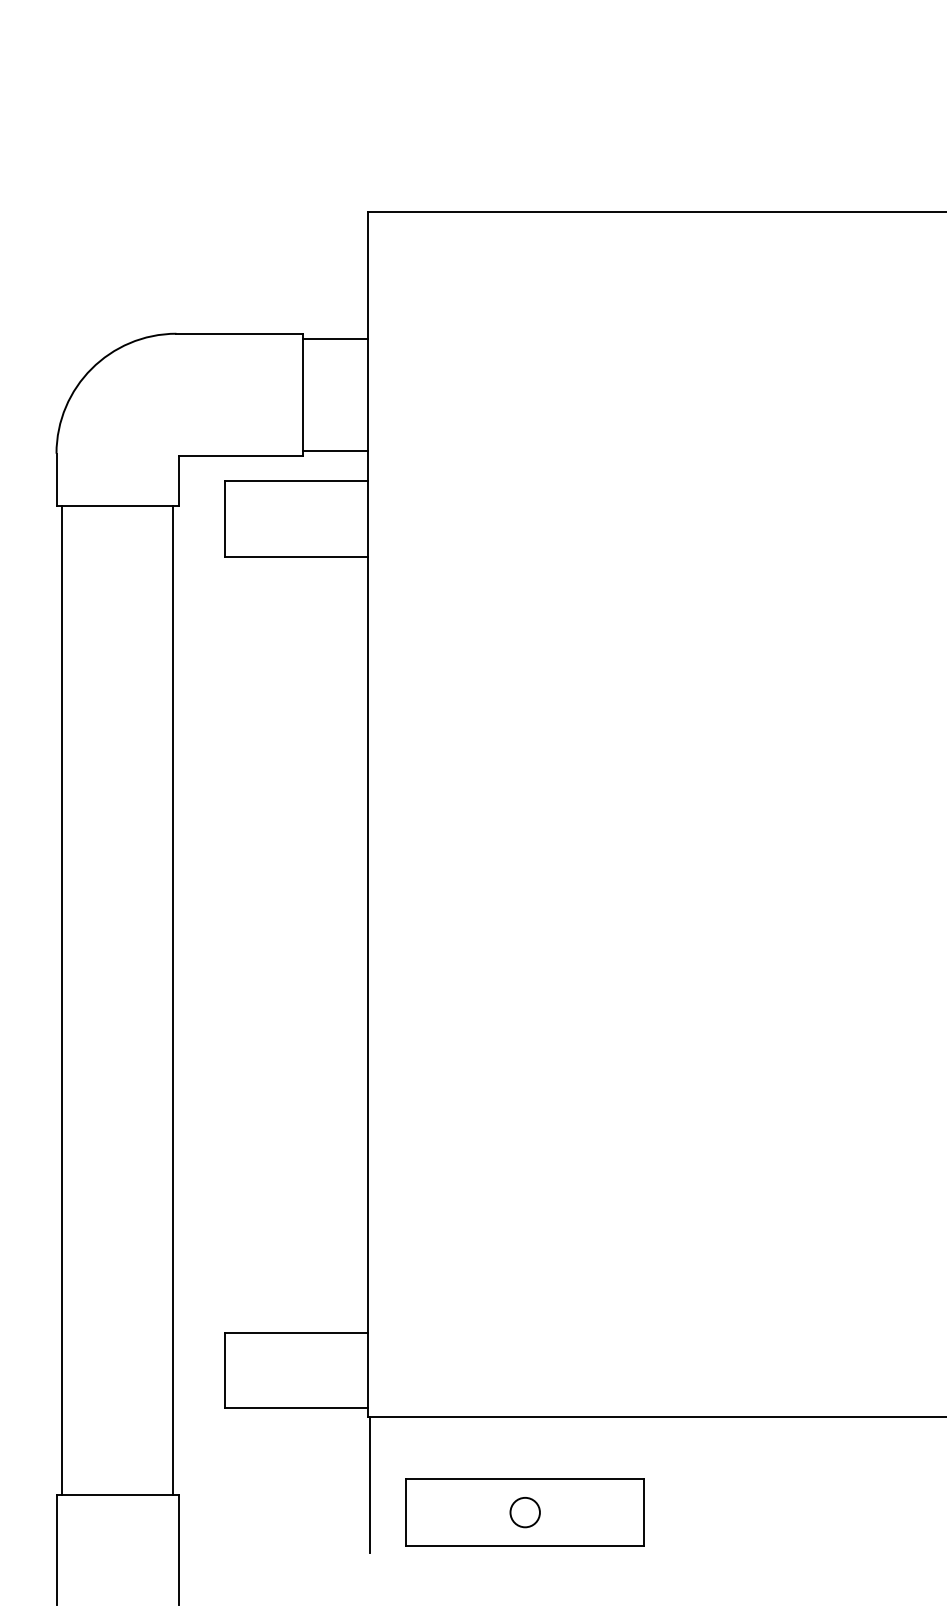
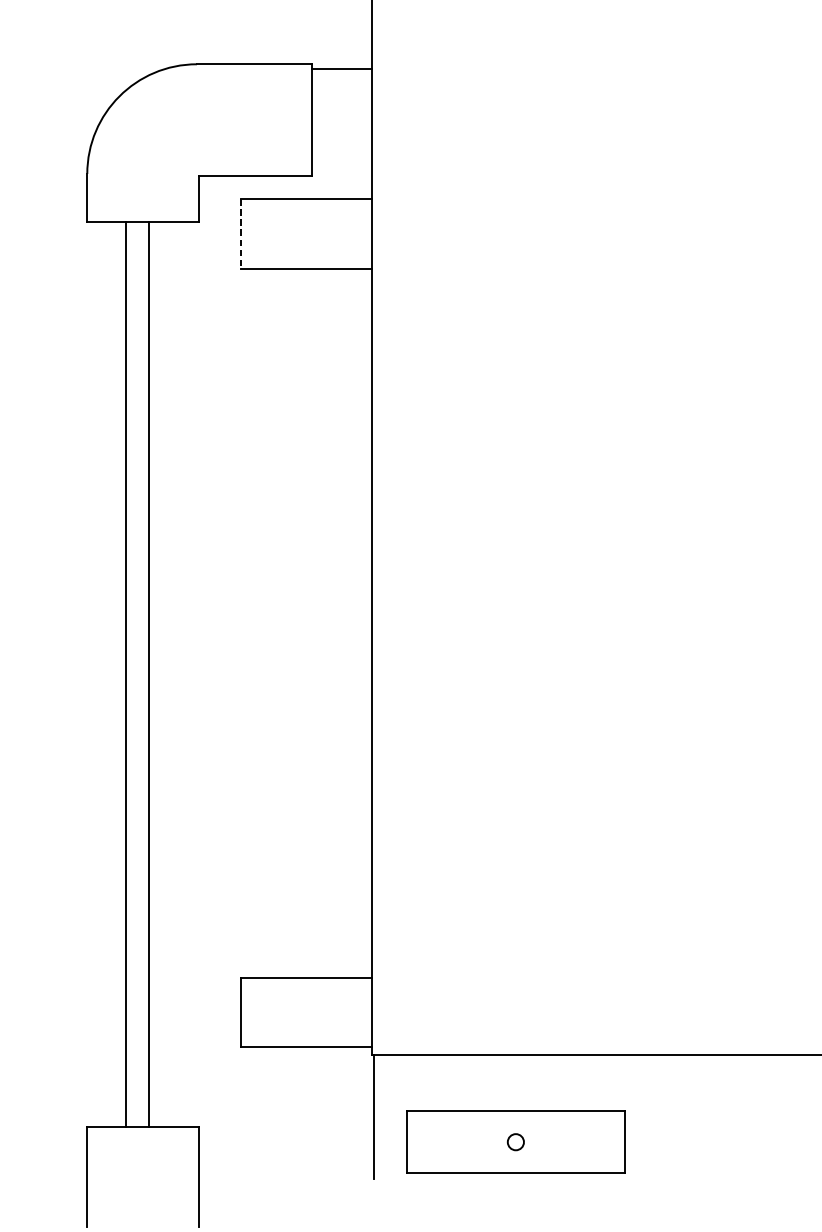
line: (334, 450) -> (341, 171), removed
line: (224, 519) -> (240, 234), solid -> dashed
line: (61, 1000) -> (125, 673), moved
line: (173, 1000) -> (149, 673), moved
circle: (524, 1512) -> (515, 1142), size x0.6

